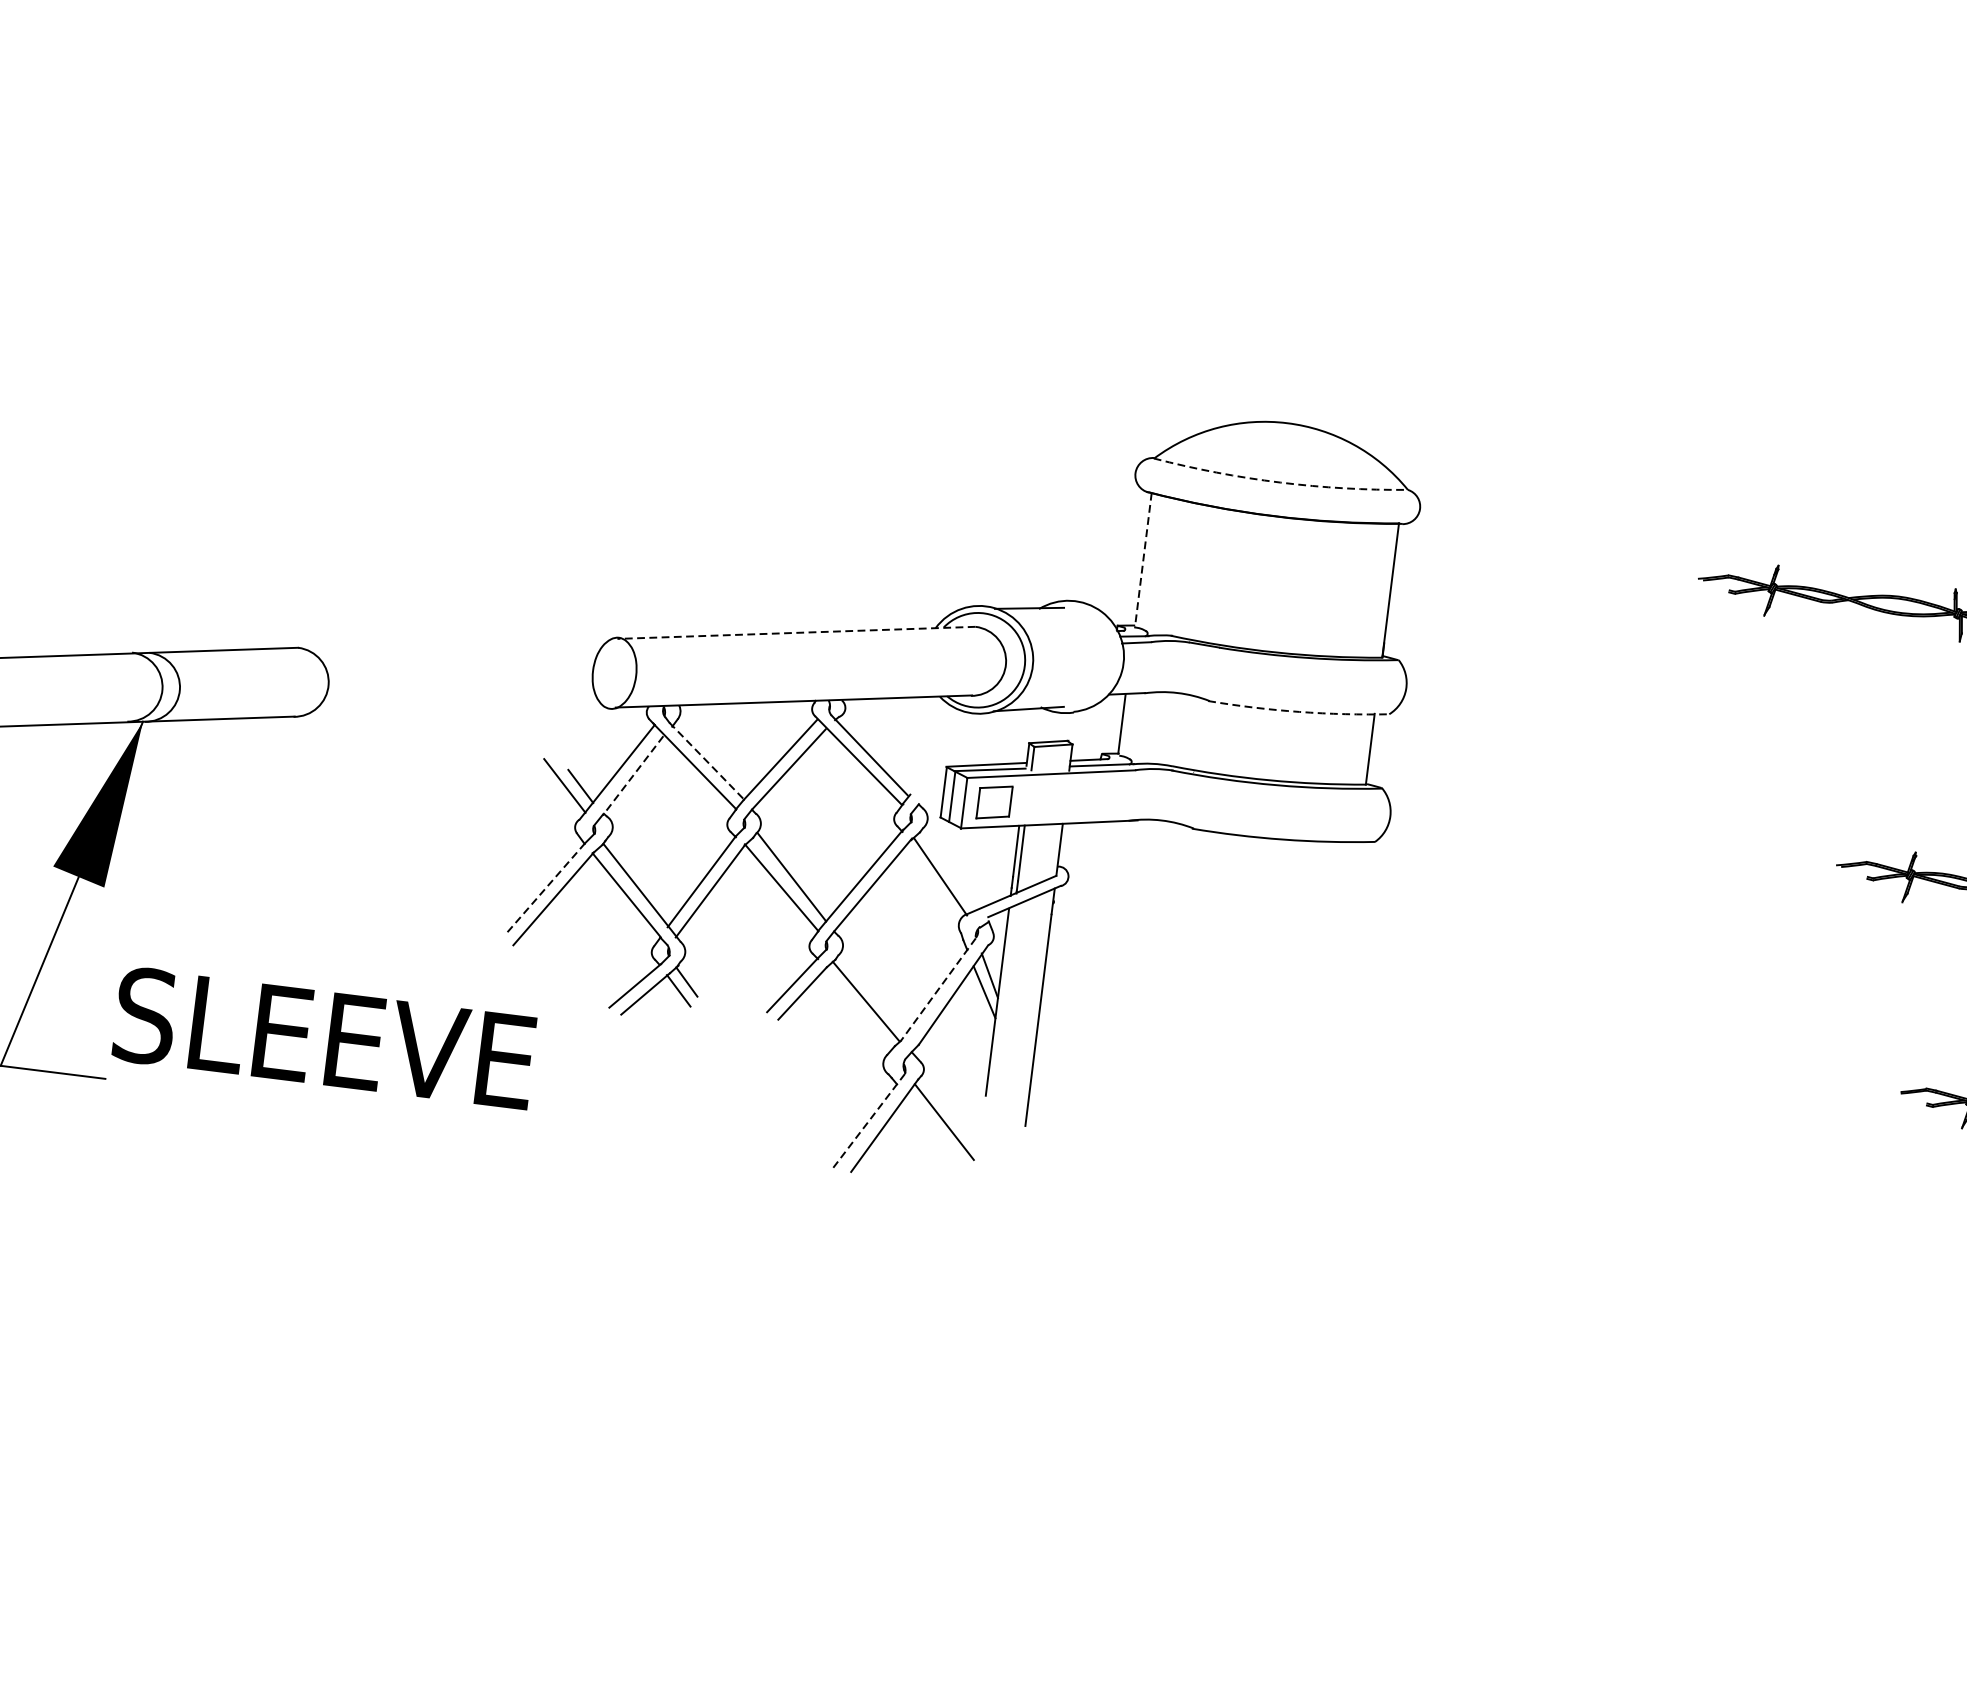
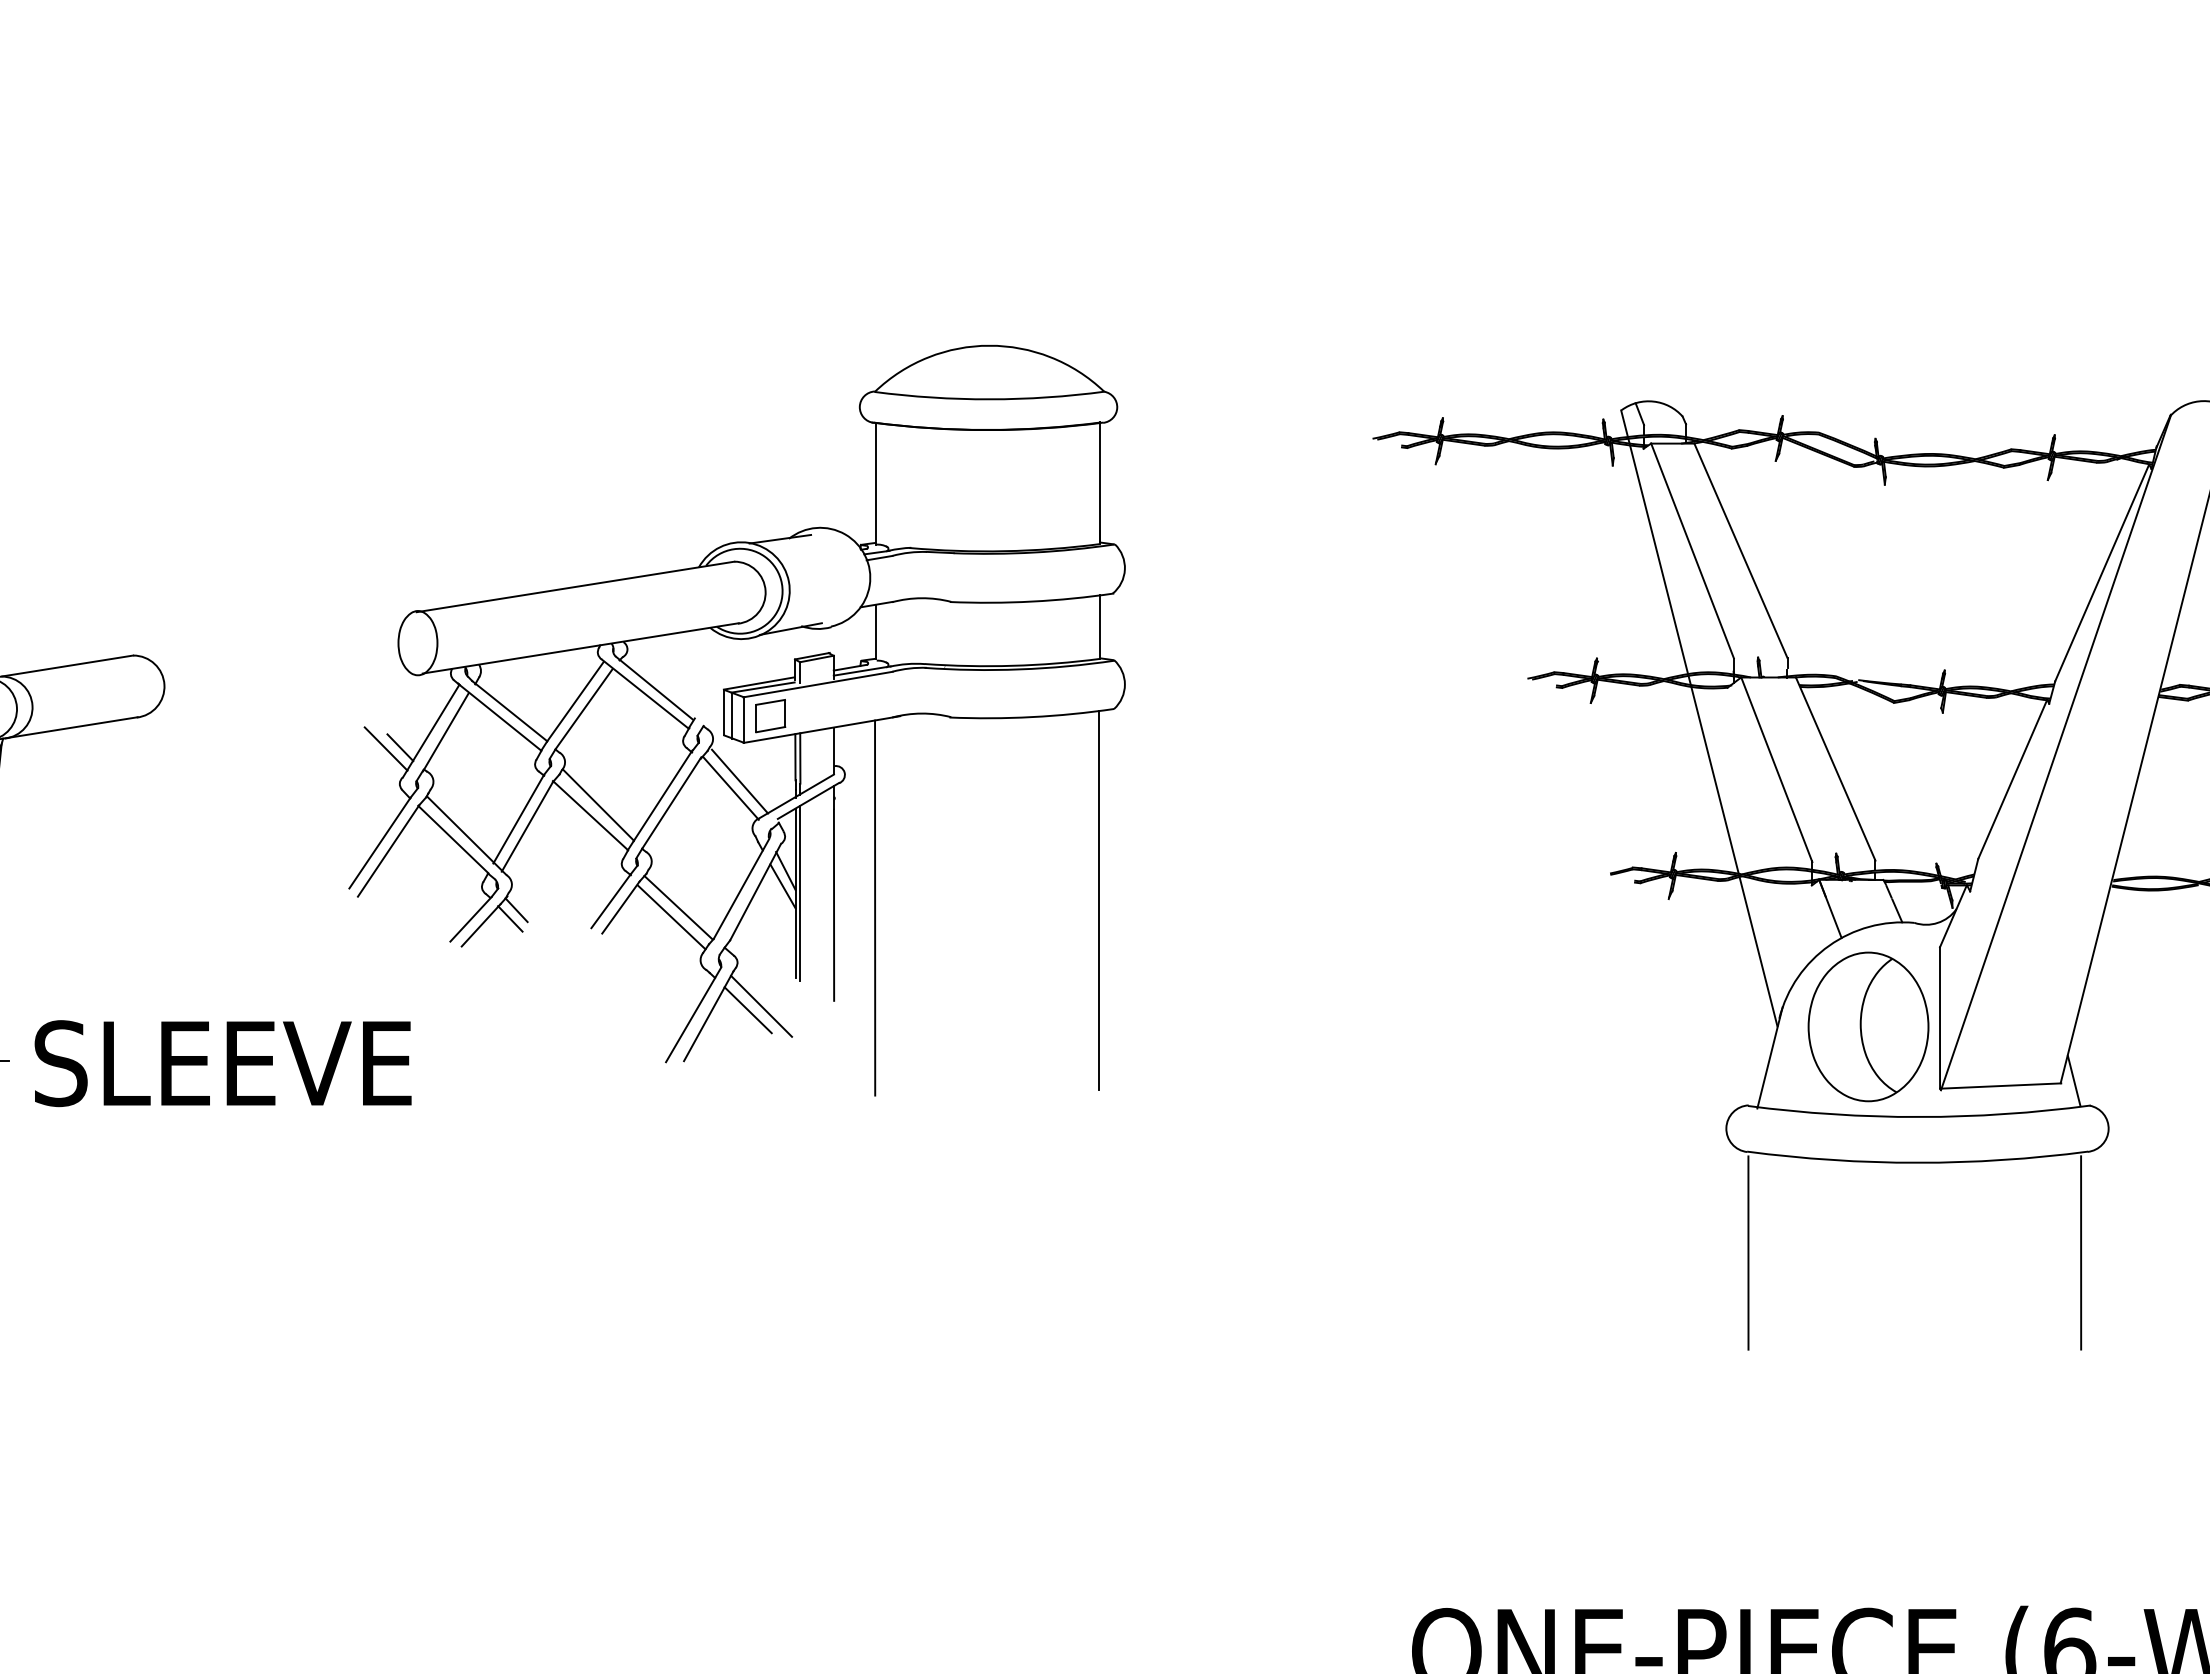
arc: (1279, 482) -> (989, 399), dashed -> solid
line: (1143, 559) -> (876, 483), dashed -> solid
line: (796, 632) -> (575, 586), dashed -> solid
arc: (1299, 711) -> (1032, 601), dashed -> solid
line: (707, 761) -> (510, 711), dashed -> solid
line: (632, 775) -> (445, 732), dashed -> solid
line: (950, 870) -> (739, 781), added
line: (544, 889) -> (379, 843), dashed -> solid
line: (938, 990) -> (741, 889), dashed -> solid
line: (1002, 1002) -> (800, 893), added
line: (857, 1011) -> (671, 917), added
line: (1083, 1028) -> (875, 907), added
text: (323, 1038) -> (222, 1063), moved
line: (1331, 1051) -> (1098, 900), added
line: (867, 1122) -> (693, 1015), dashed -> solid
line: (928, 1124) -> (747, 1010), added

